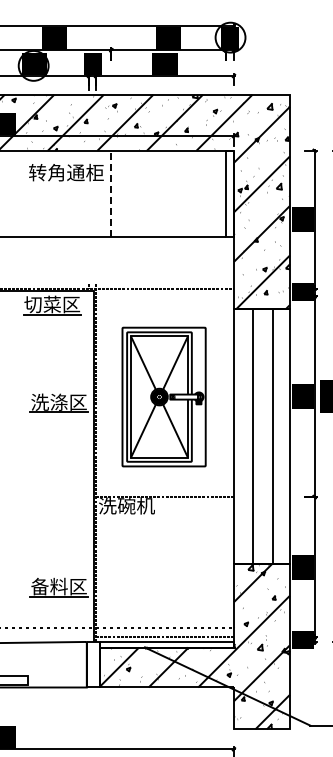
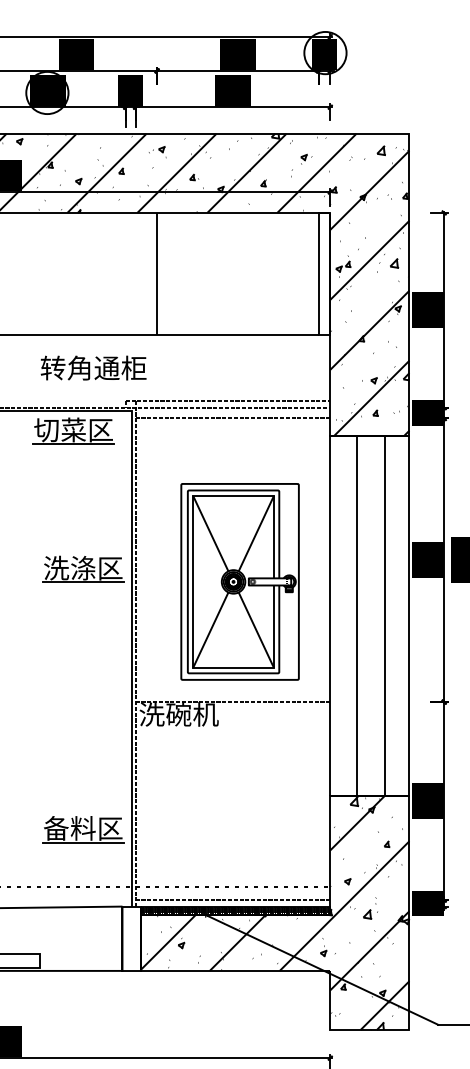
text: (66, 172) -> (93, 367), moved
line: (111, 193) -> (157, 273), dashed -> solid
line: (161, 283) -> (227, 400), added
line: (164, 296) -> (232, 418), added
part: (163, 396) -> (239, 581), moved
hatch: (166, 644) -> (235, 910), added

